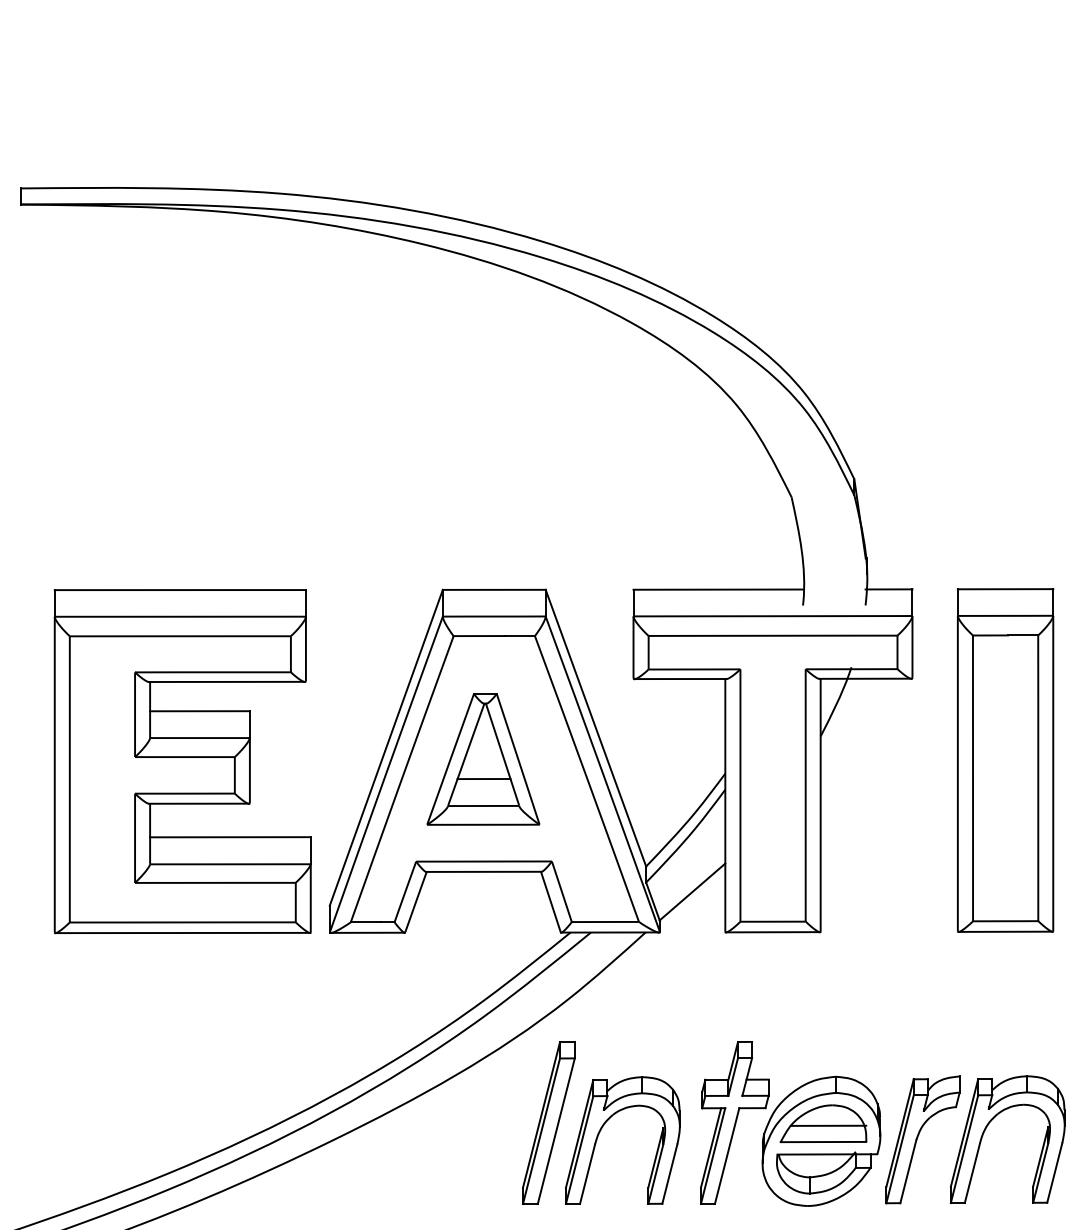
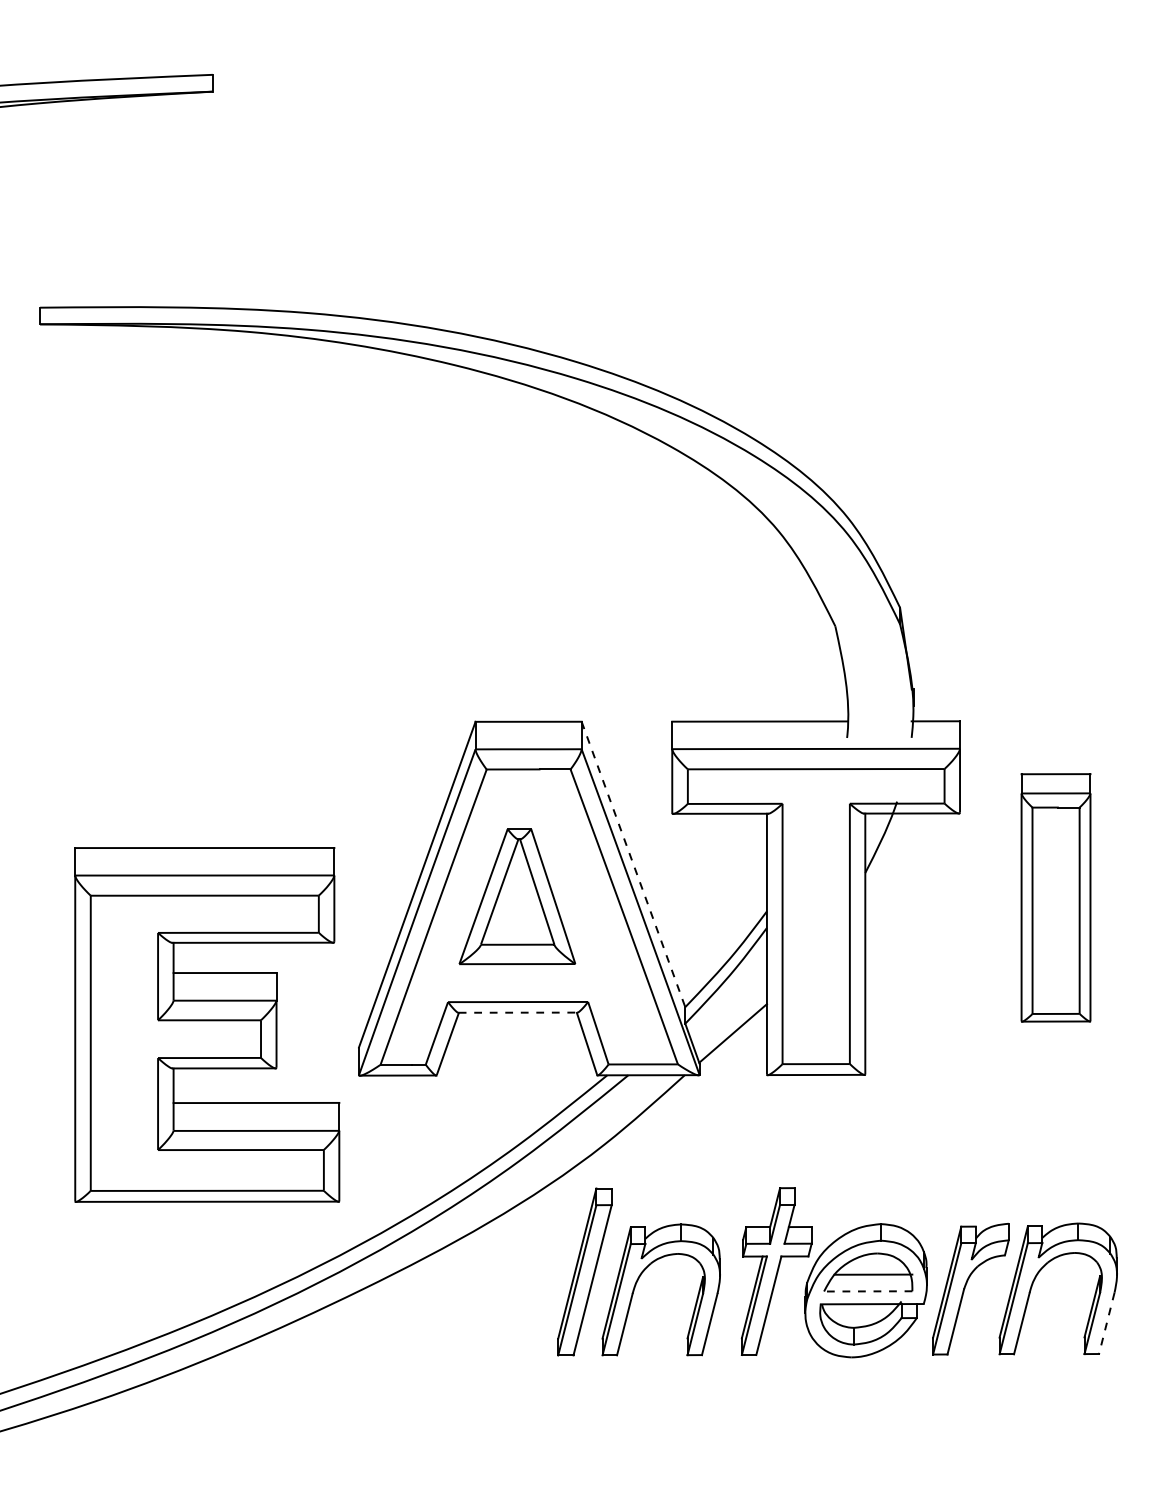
line: (595, 728) -> (633, 864), solid -> dashed
part: (1005, 760) -> (1055, 897), size x0.7
part: (182, 761) -> (207, 1024), moved
line: (483, 778) -> (517, 916), removed
line: (484, 871) -> (518, 1012), solid -> dashed
line: (822, 1142) -> (867, 1291), solid -> dashed
line: (1054, 1173) -> (1106, 1323), solid -> dashed

